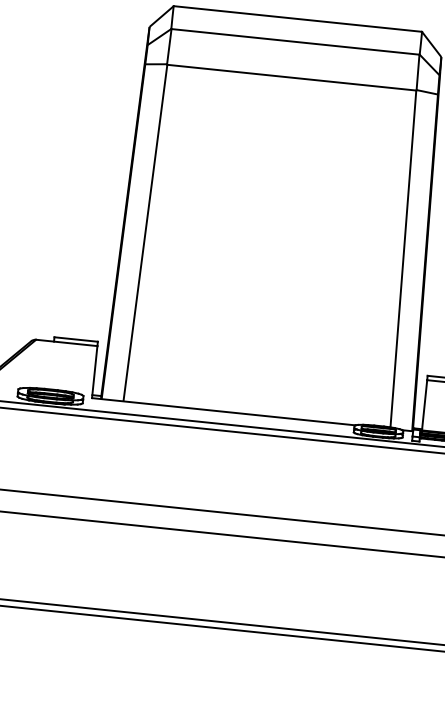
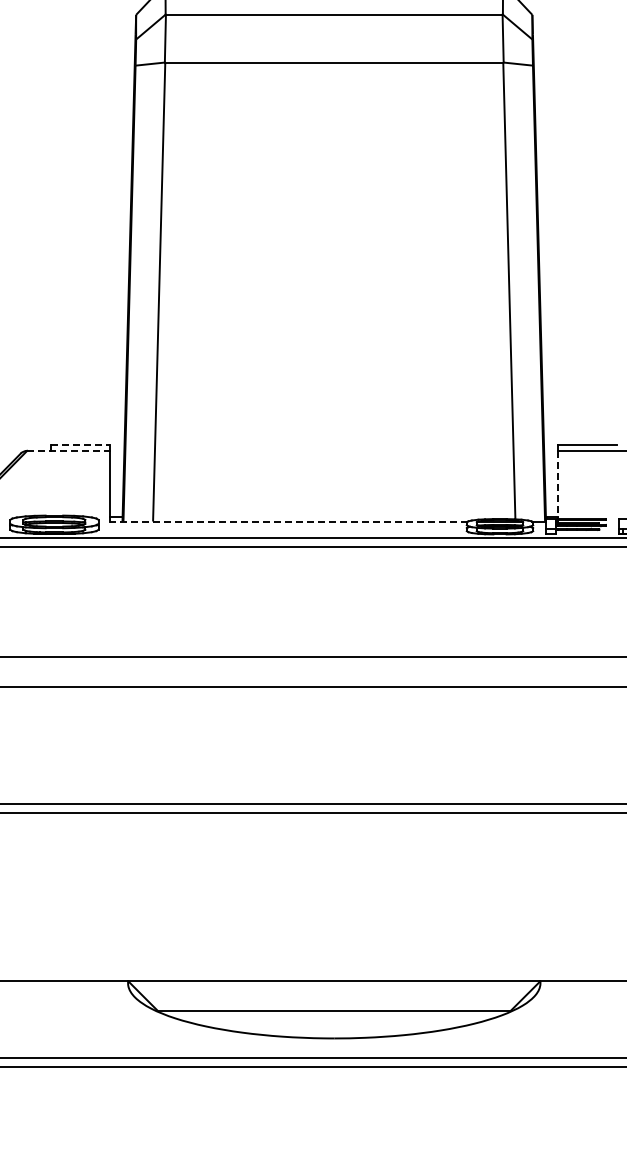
line: (76, 339) -> (81, 444), solid -> dashed
line: (66, 342) -> (68, 450), solid -> dashed
line: (424, 405) -> (558, 485), solid -> dashed
line: (223, 411) -> (289, 521), solid -> dashed

